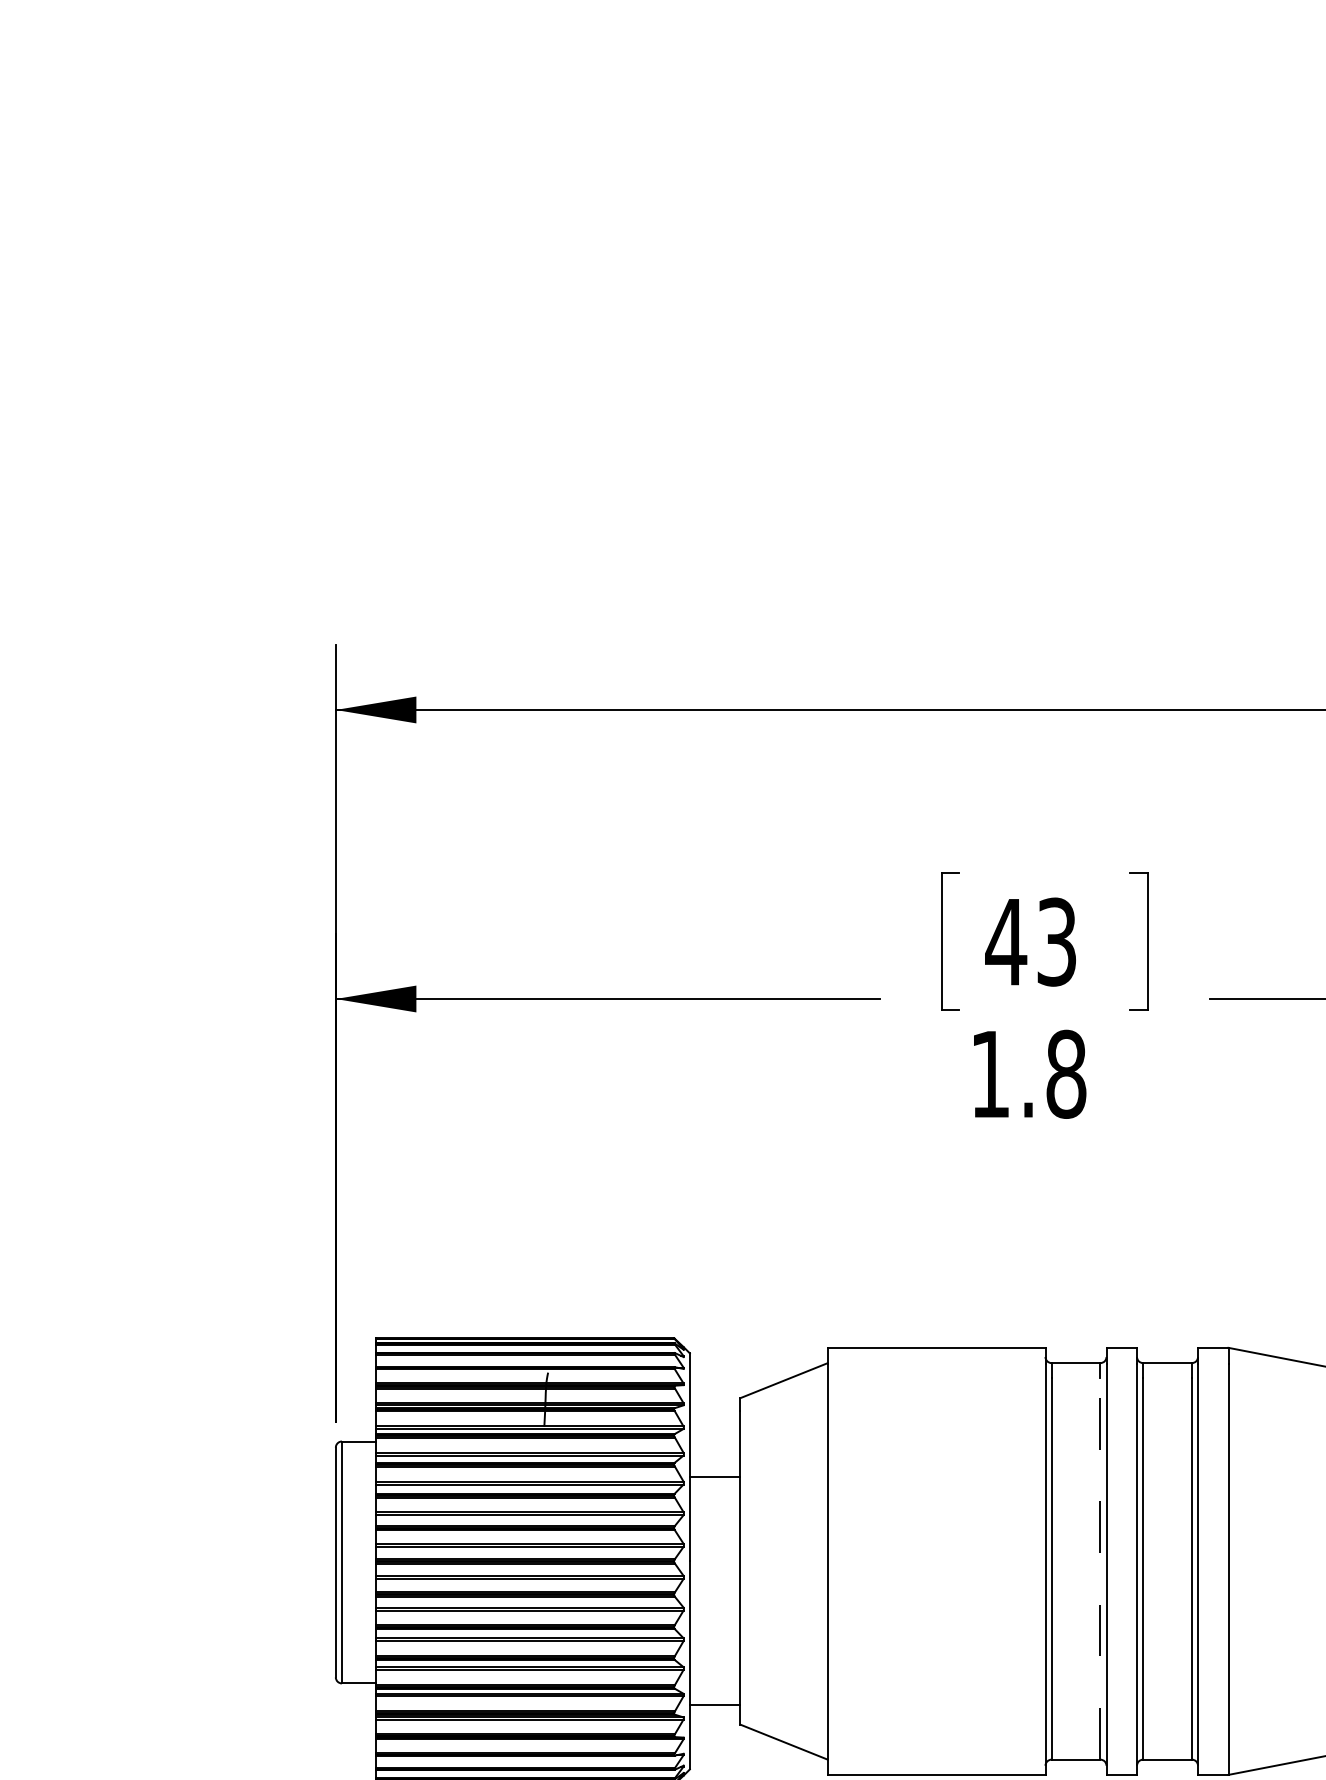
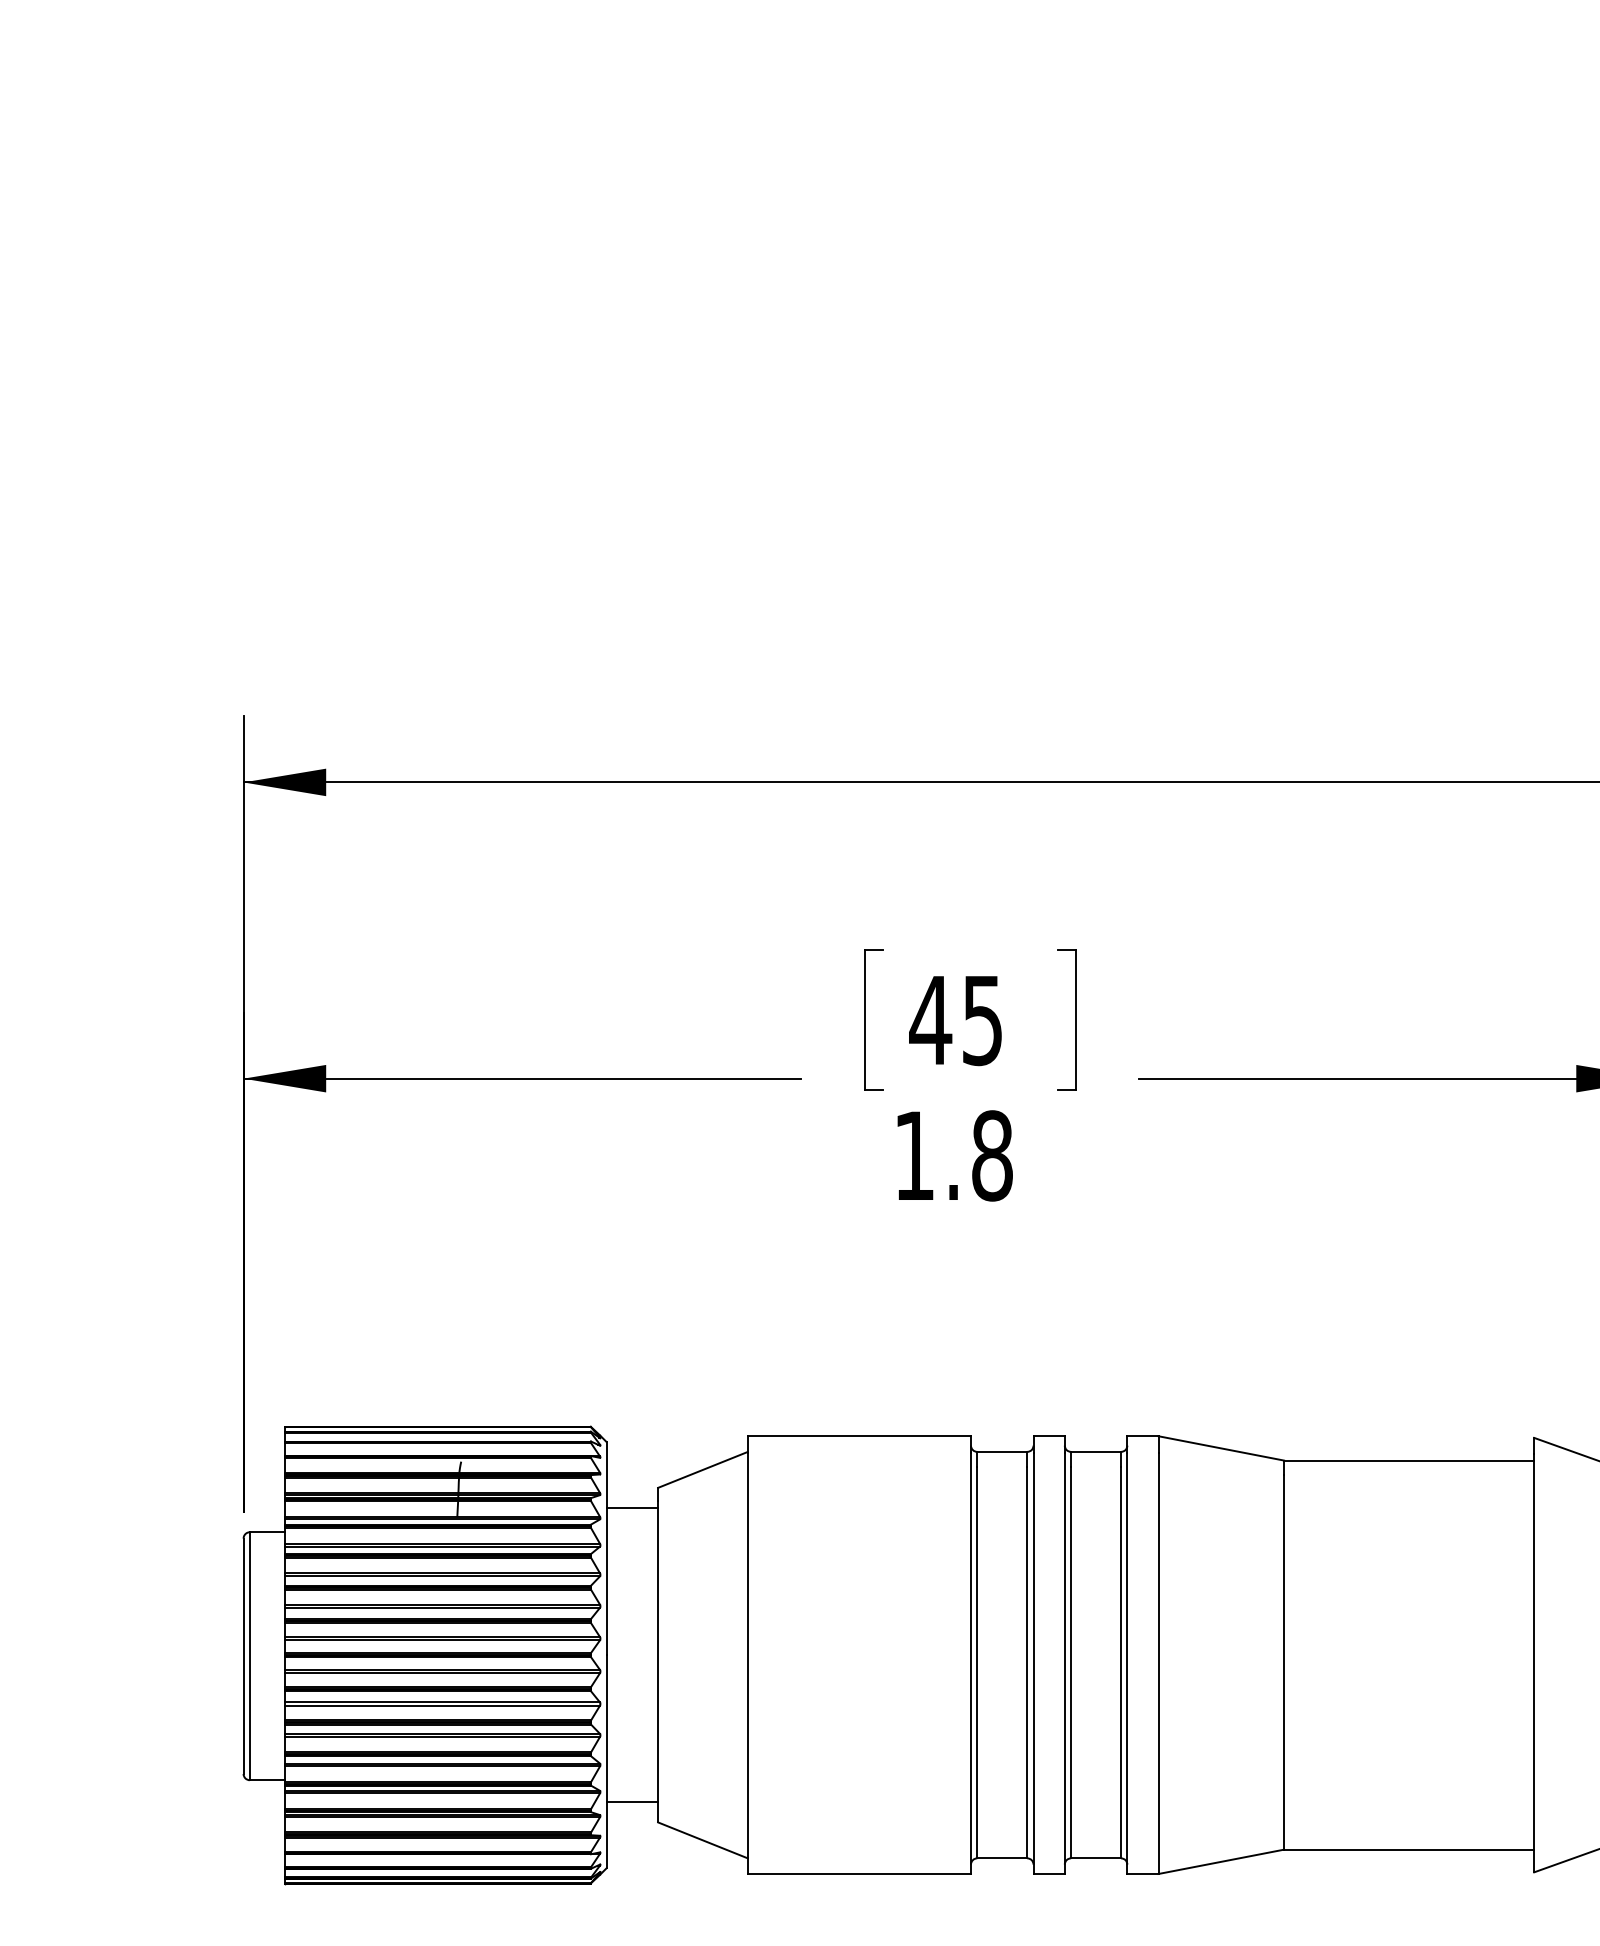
text: (1056, 941) -> (982, 1019), 43 -> 45
line: (715, 1476) -> (632, 1508), moved
line: (1100, 1568) -> (1027, 1662), dashed -> solid

